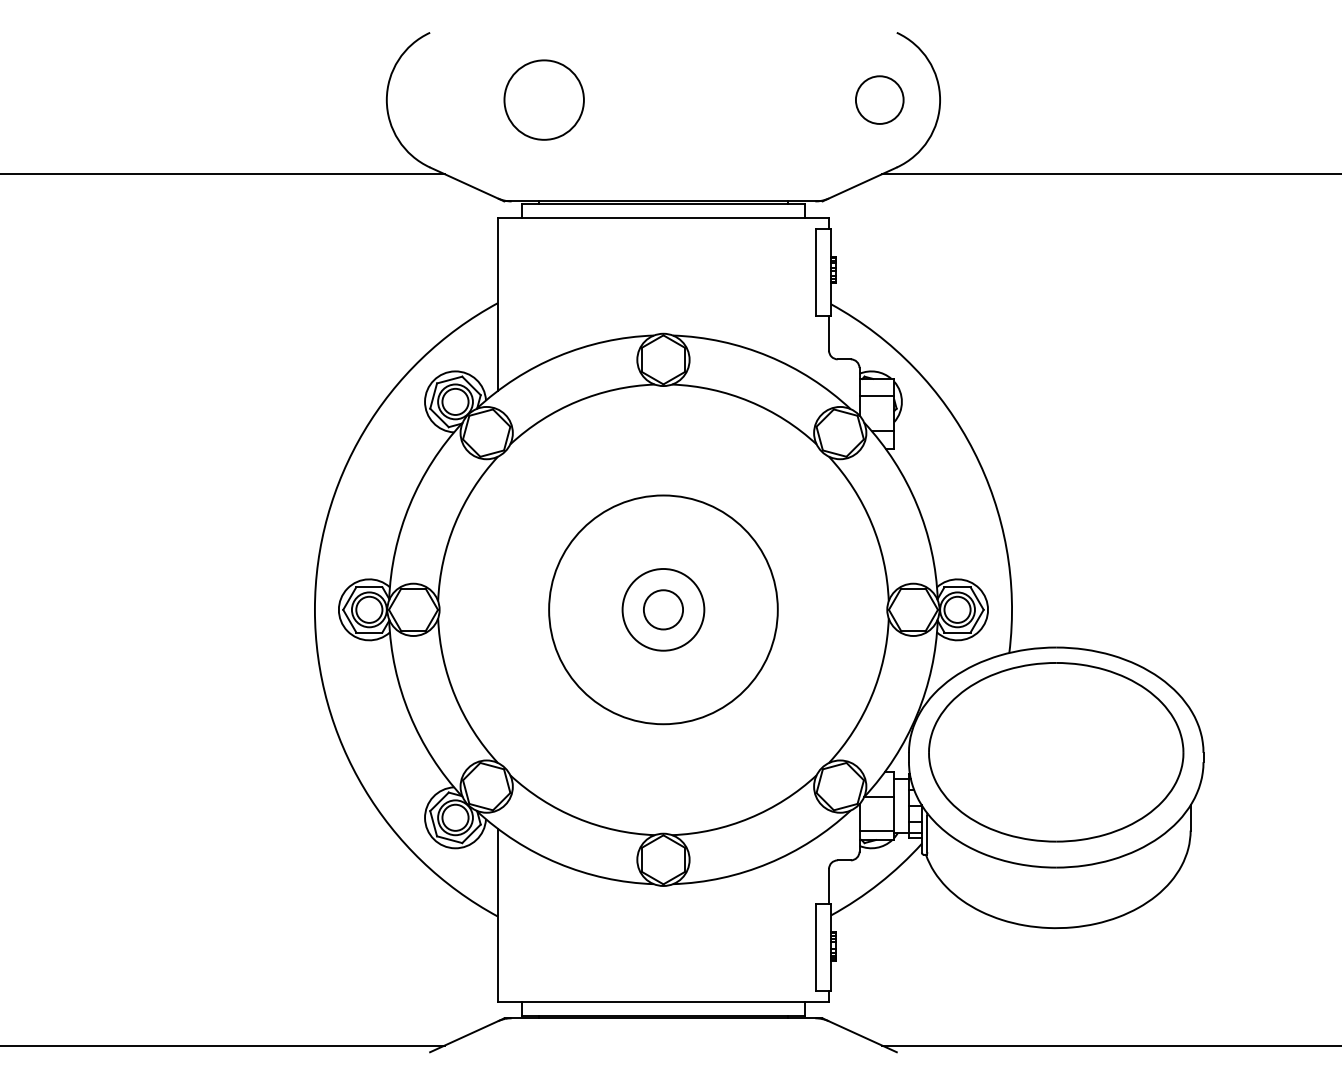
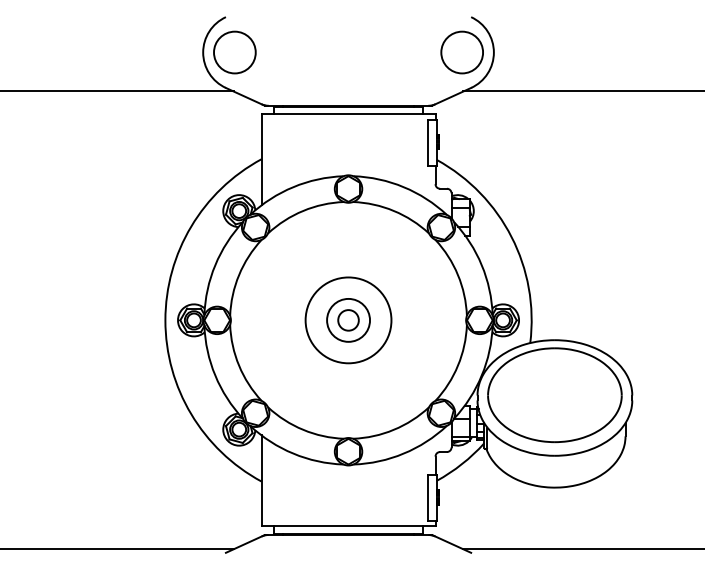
circle: (543, 100) -> (234, 52), moved
circle: (880, 100) -> (462, 52), size x1.67
circle: (663, 610) -> (348, 320), size x0.71

